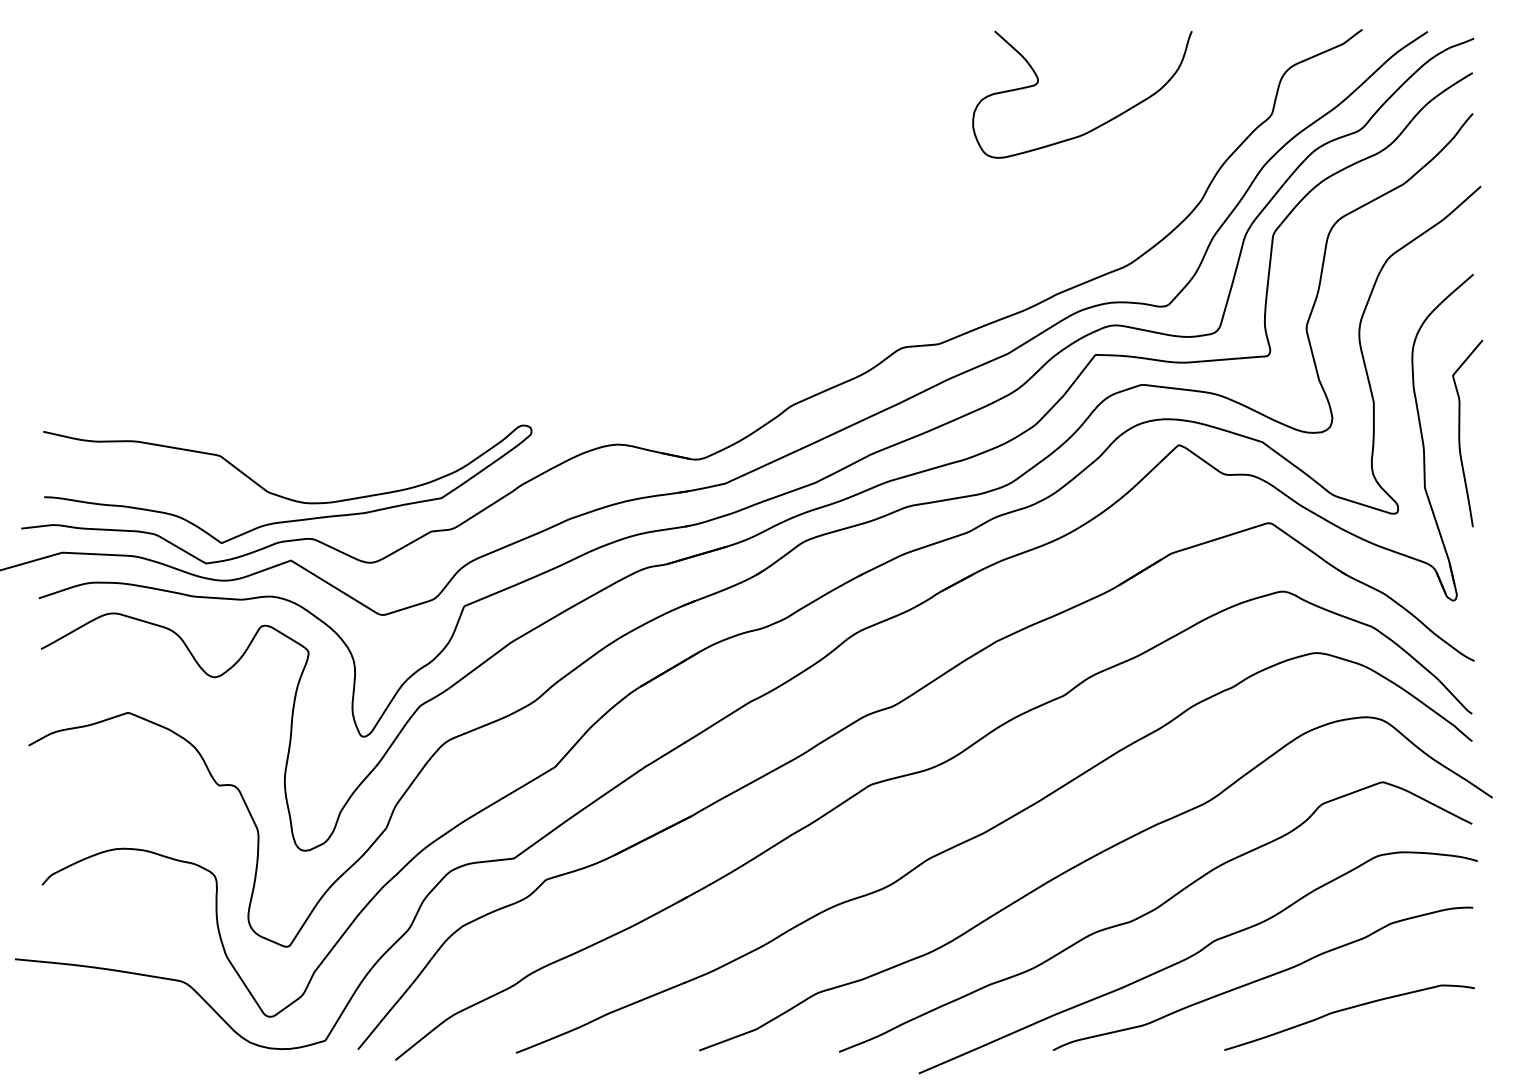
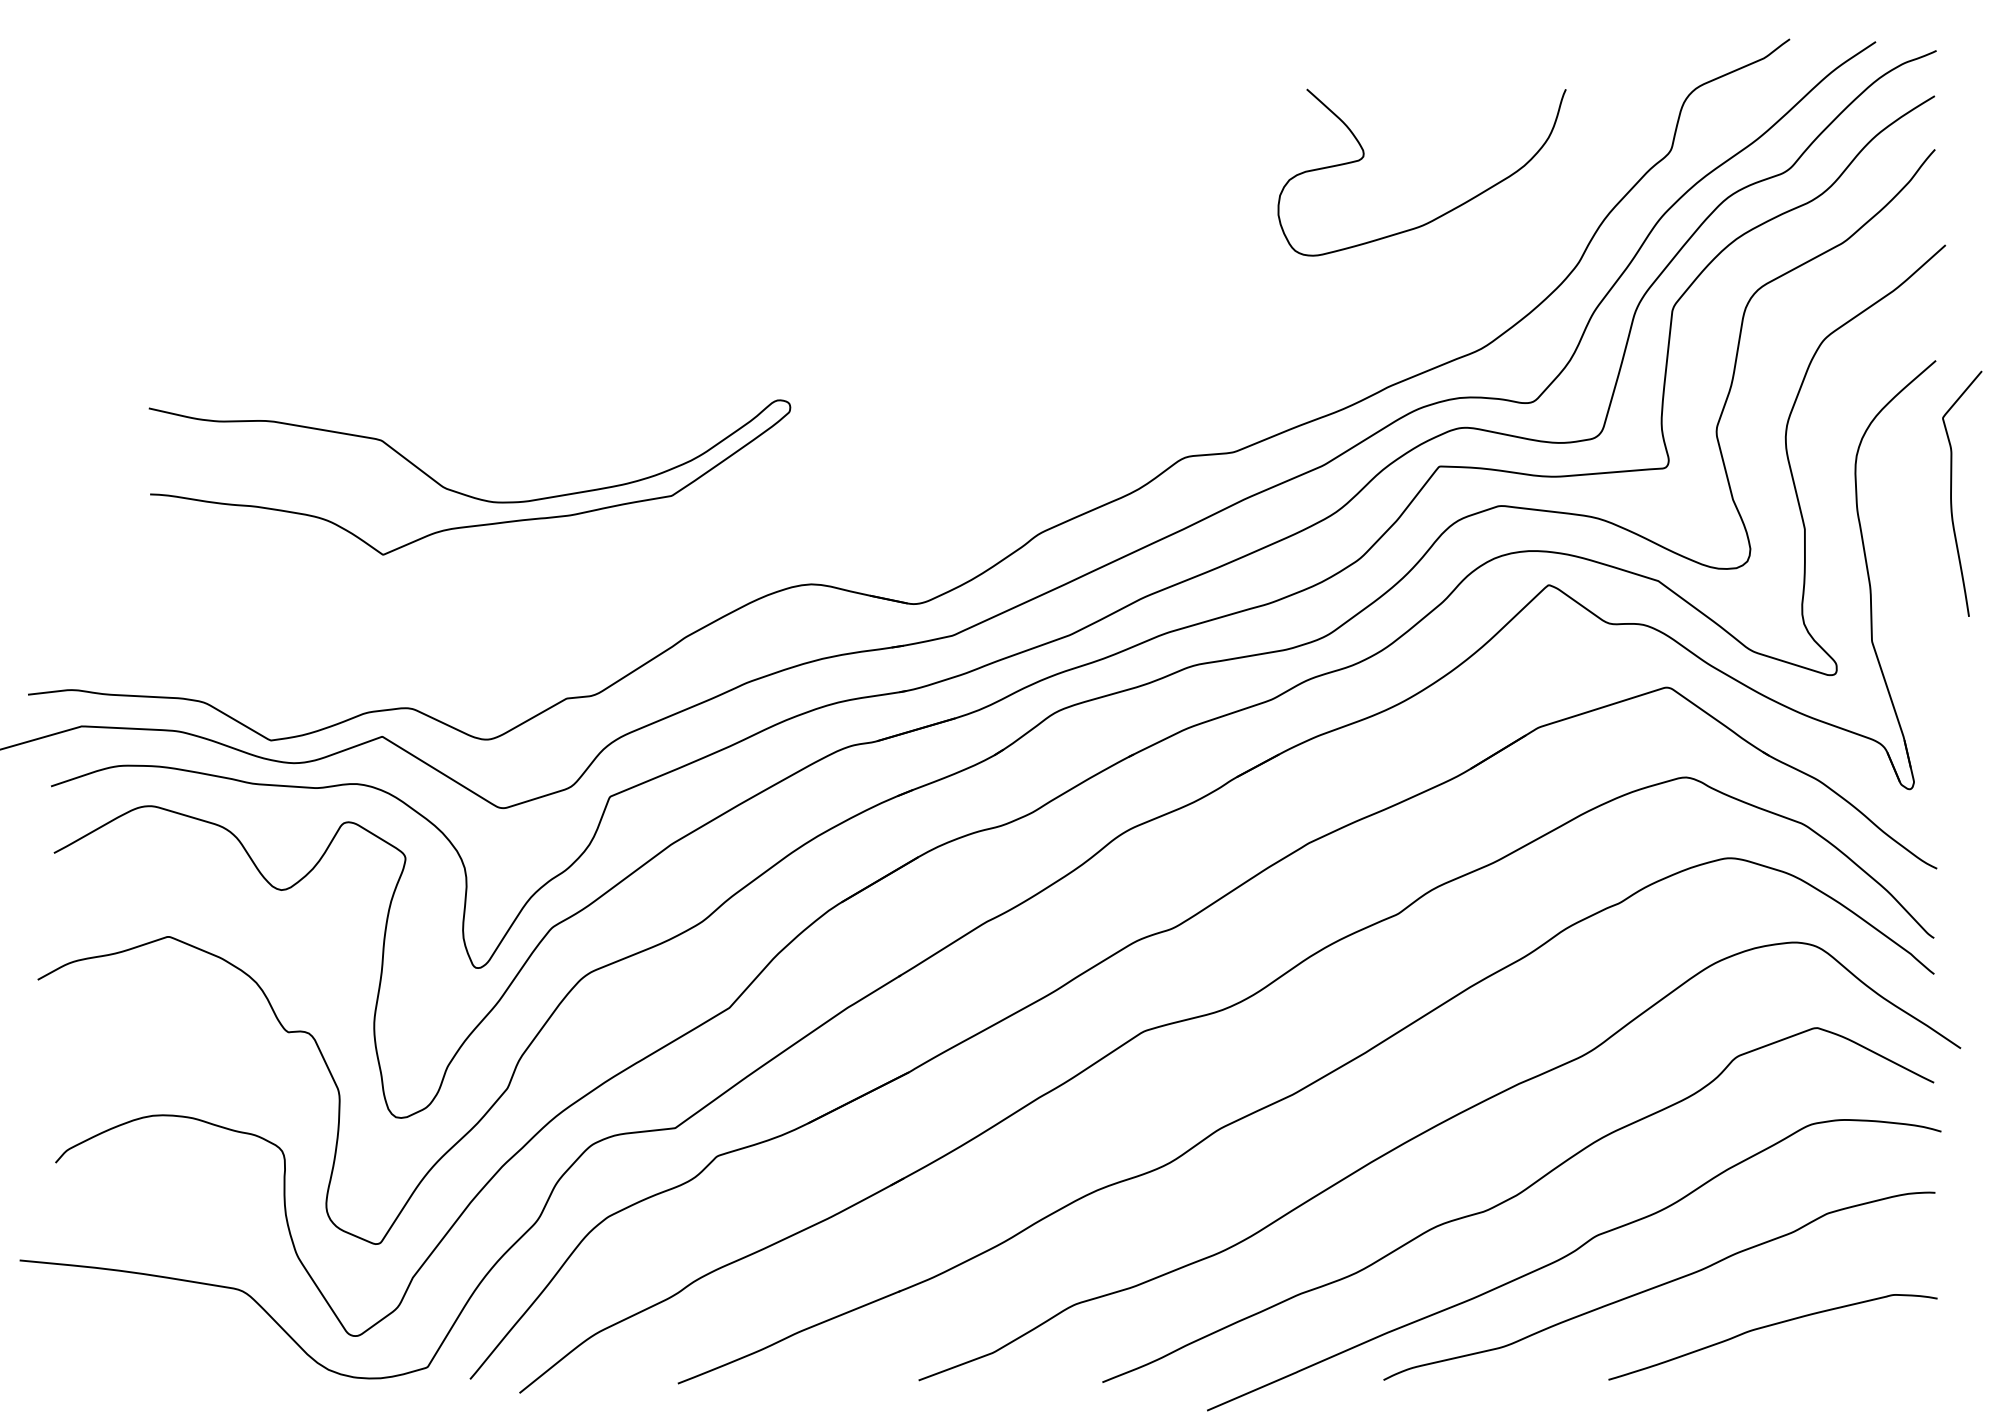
curve: (1098, 125) -> (1443, 213), moved
curve: (1459, 433) -> (1951, 493), moved
curve: (283, 496) -> (464, 493), moved

